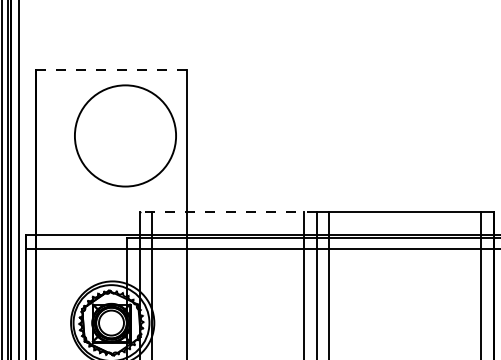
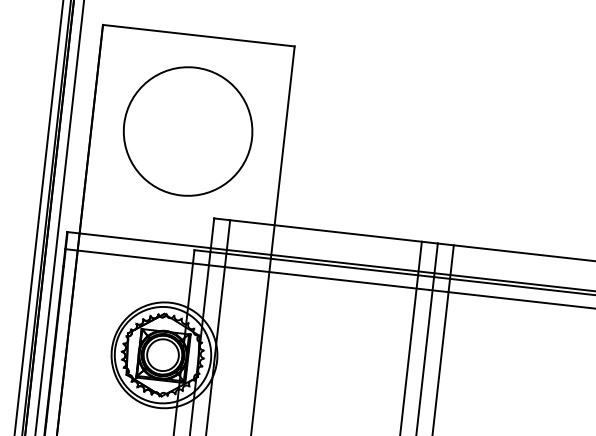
line: (111, 70) -> (198, 36), dashed -> solid
circle: (125, 135) -> (188, 130), moved
line: (228, 211) -> (326, 230), dashed -> solid

